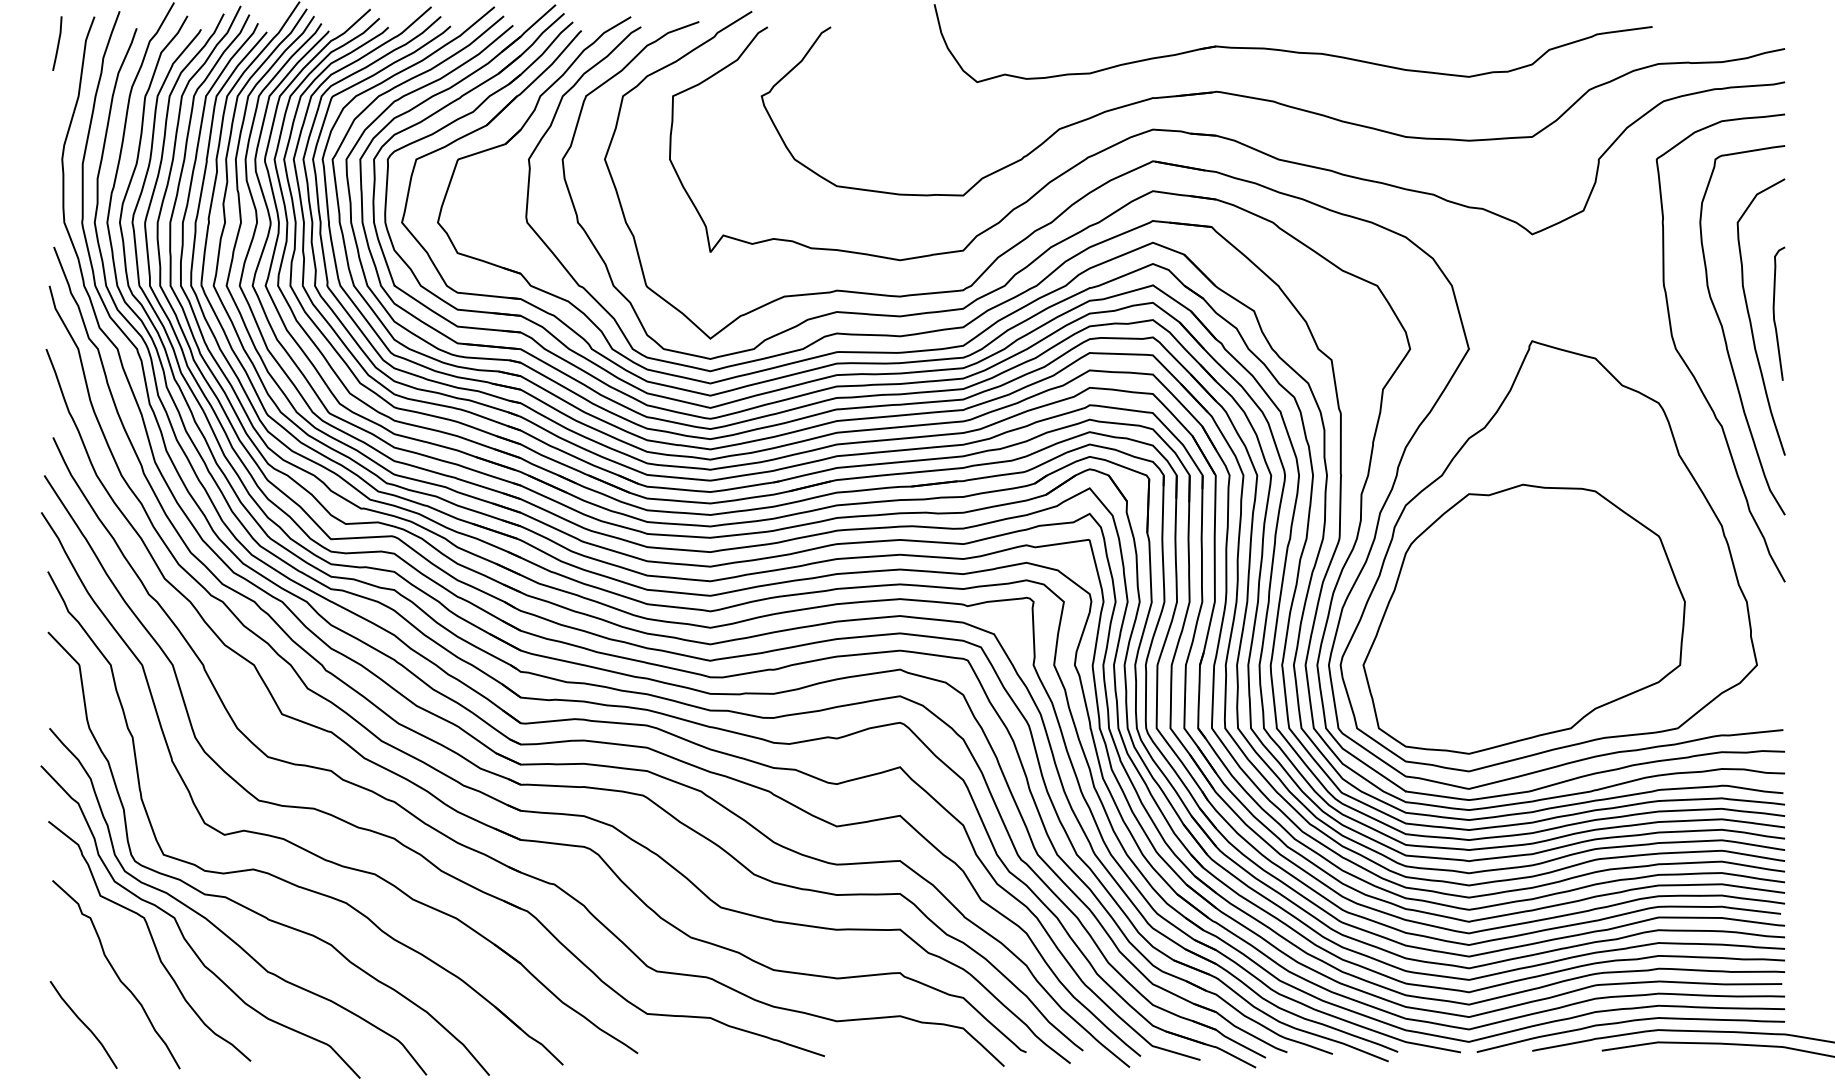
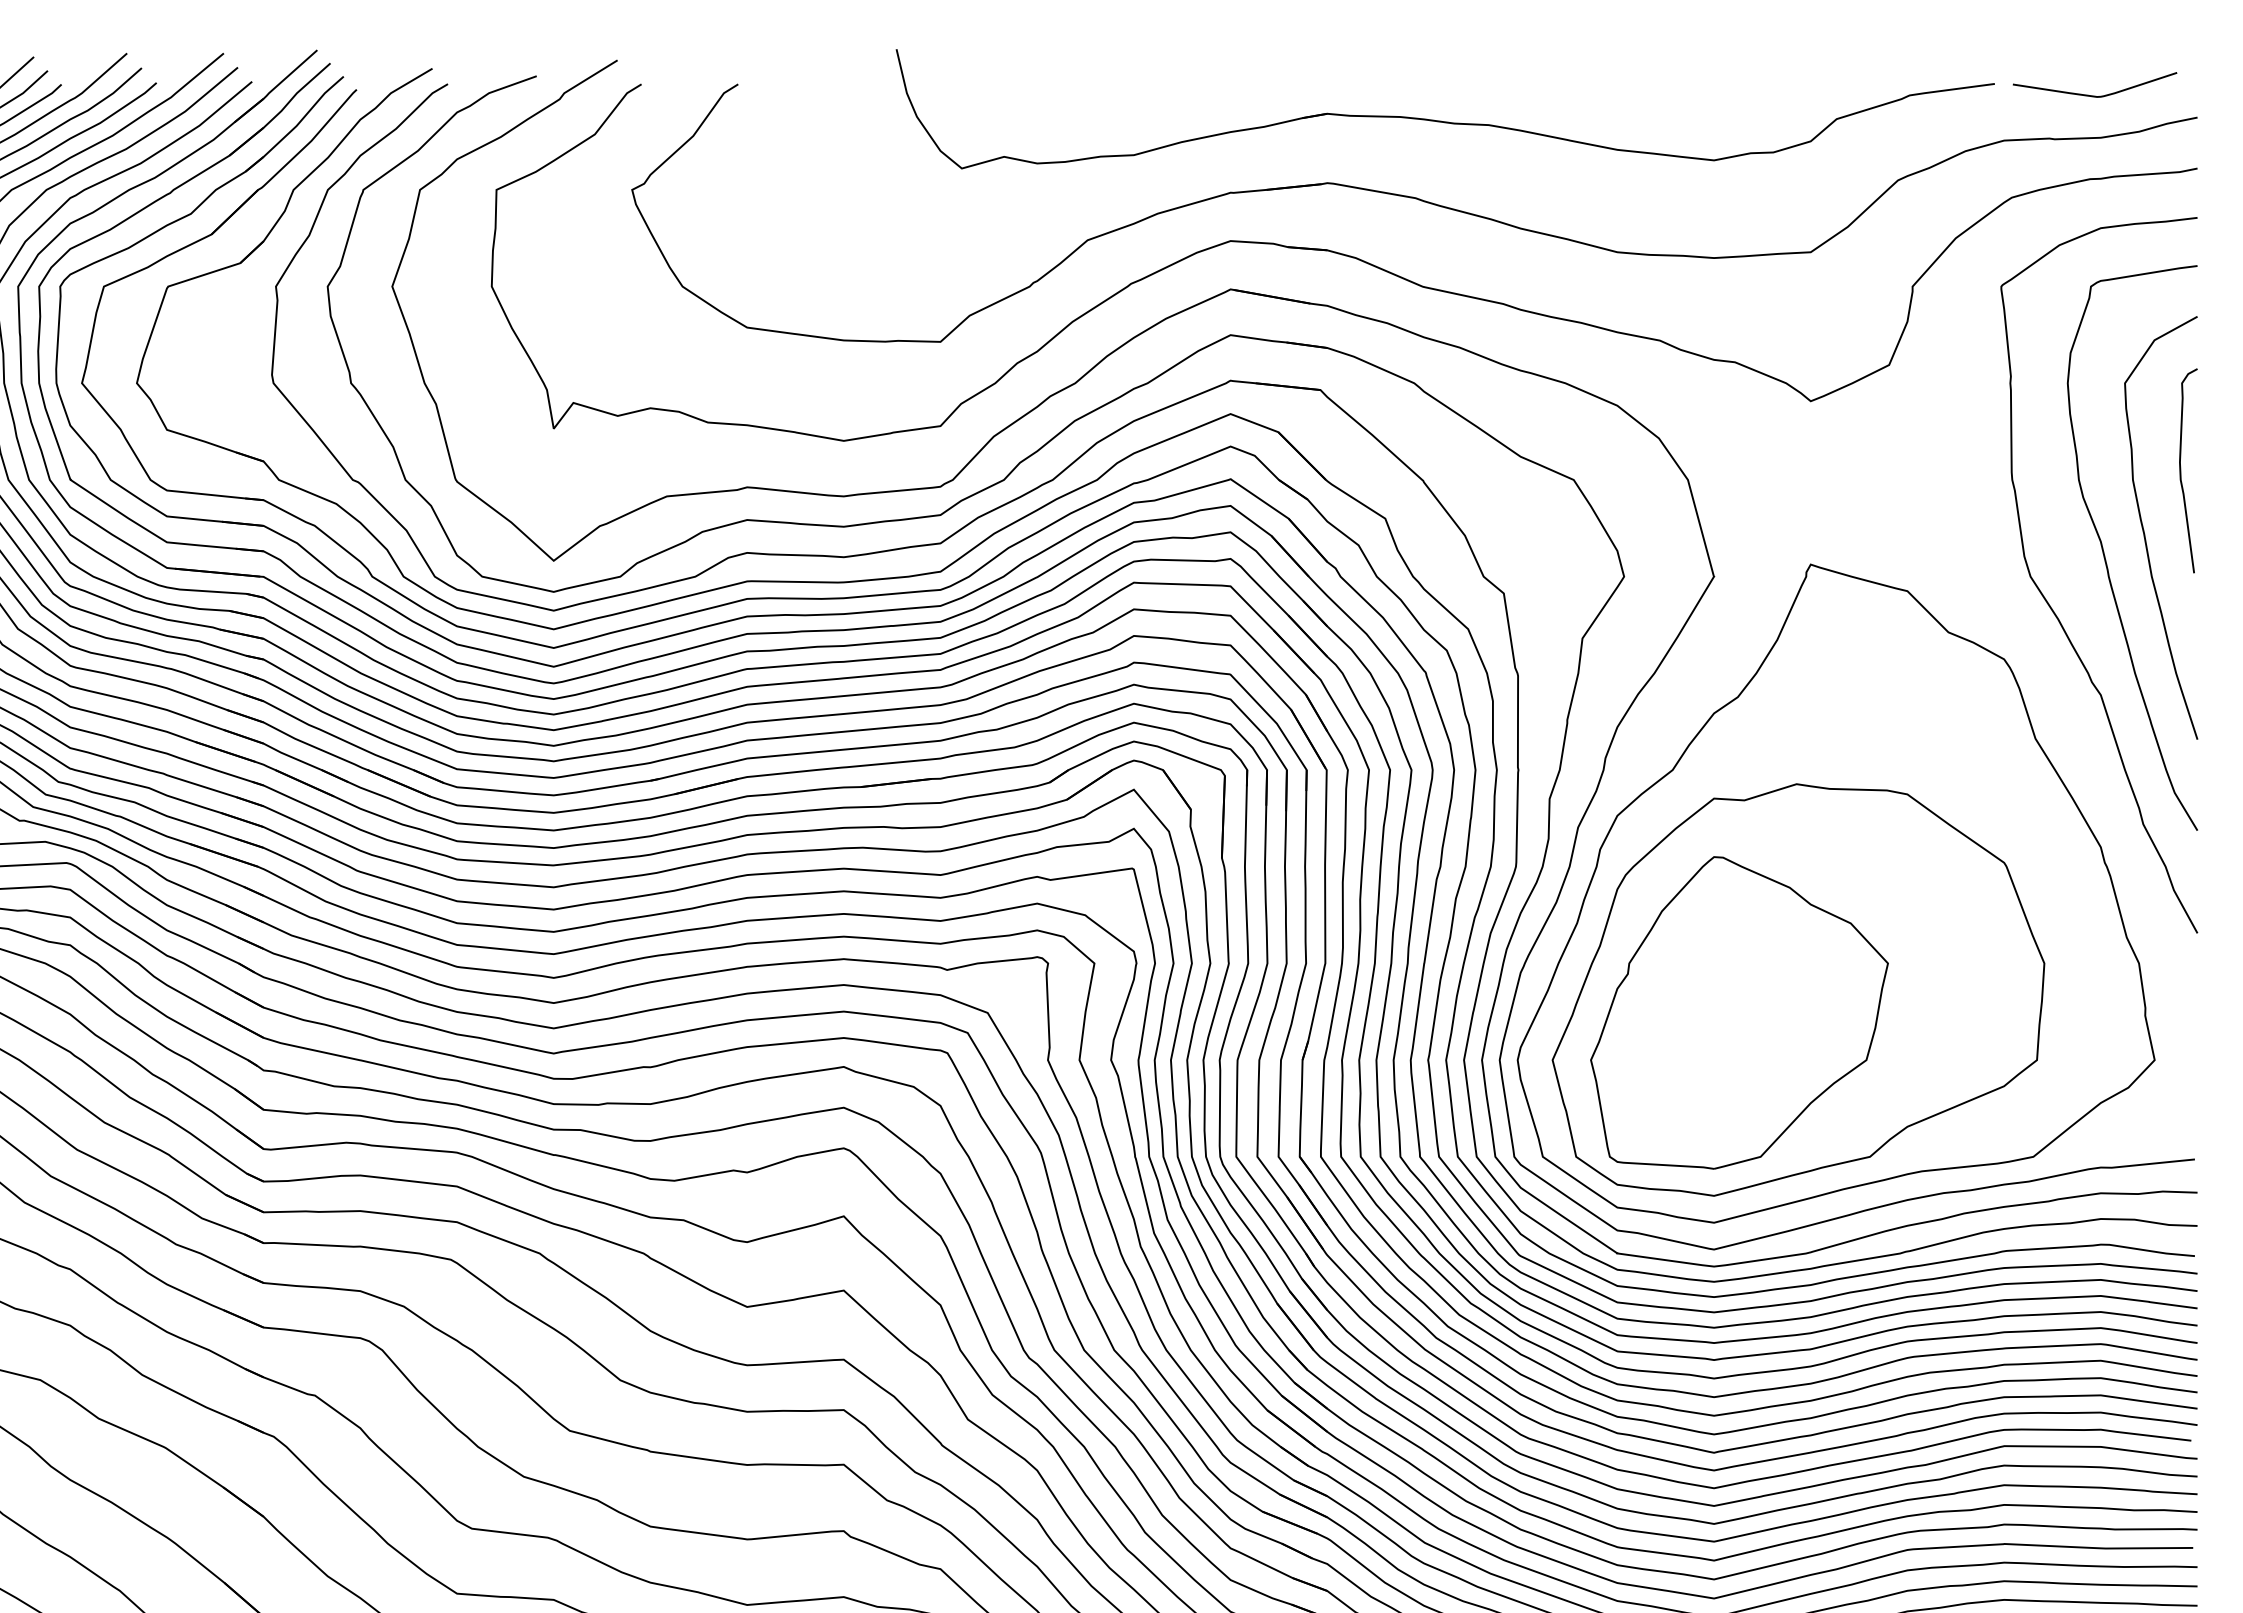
curve: (1714, 33) -> (2089, 93), added
curve: (1774, 313) -> (2181, 470), moved
part: (1485, 633) -> (1739, 1011), added

